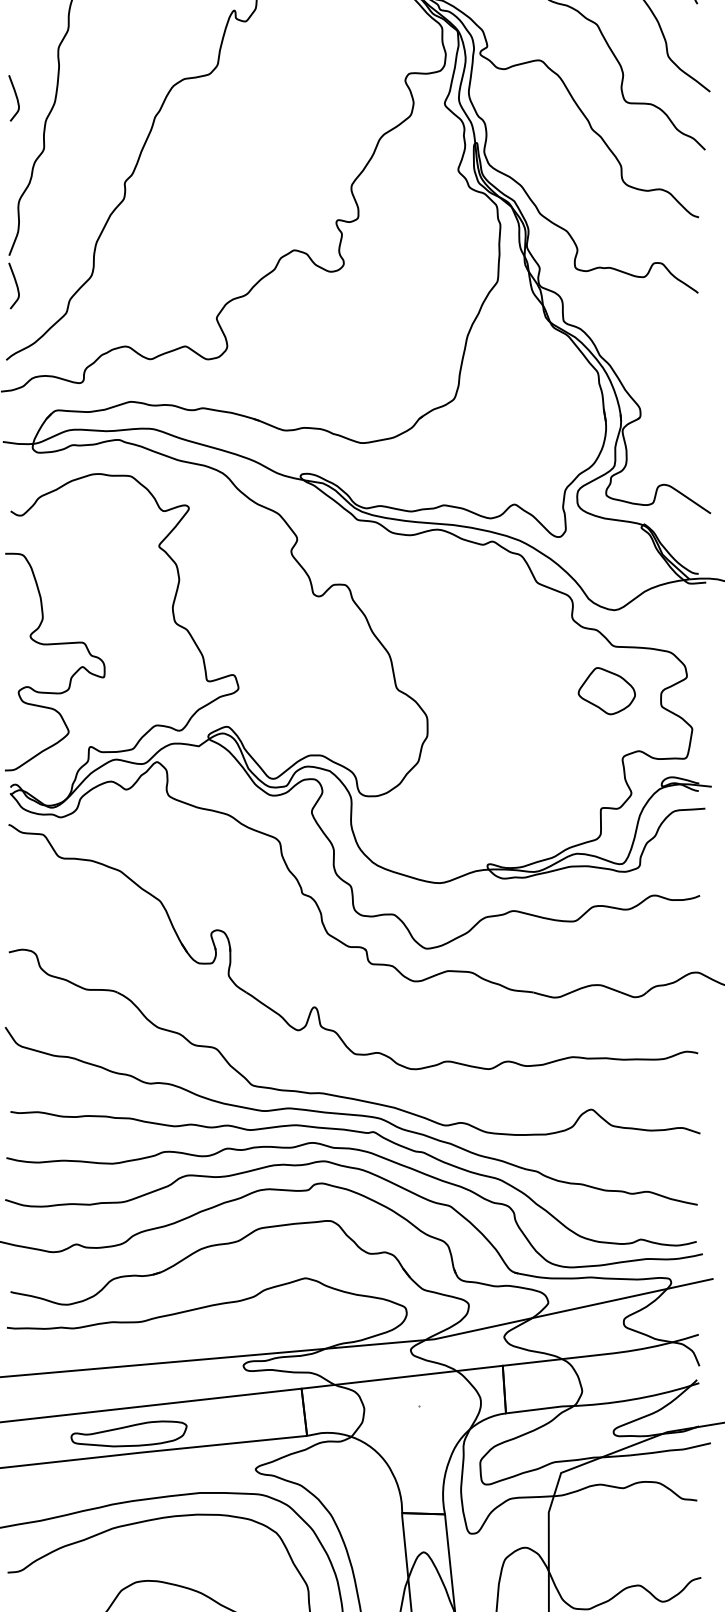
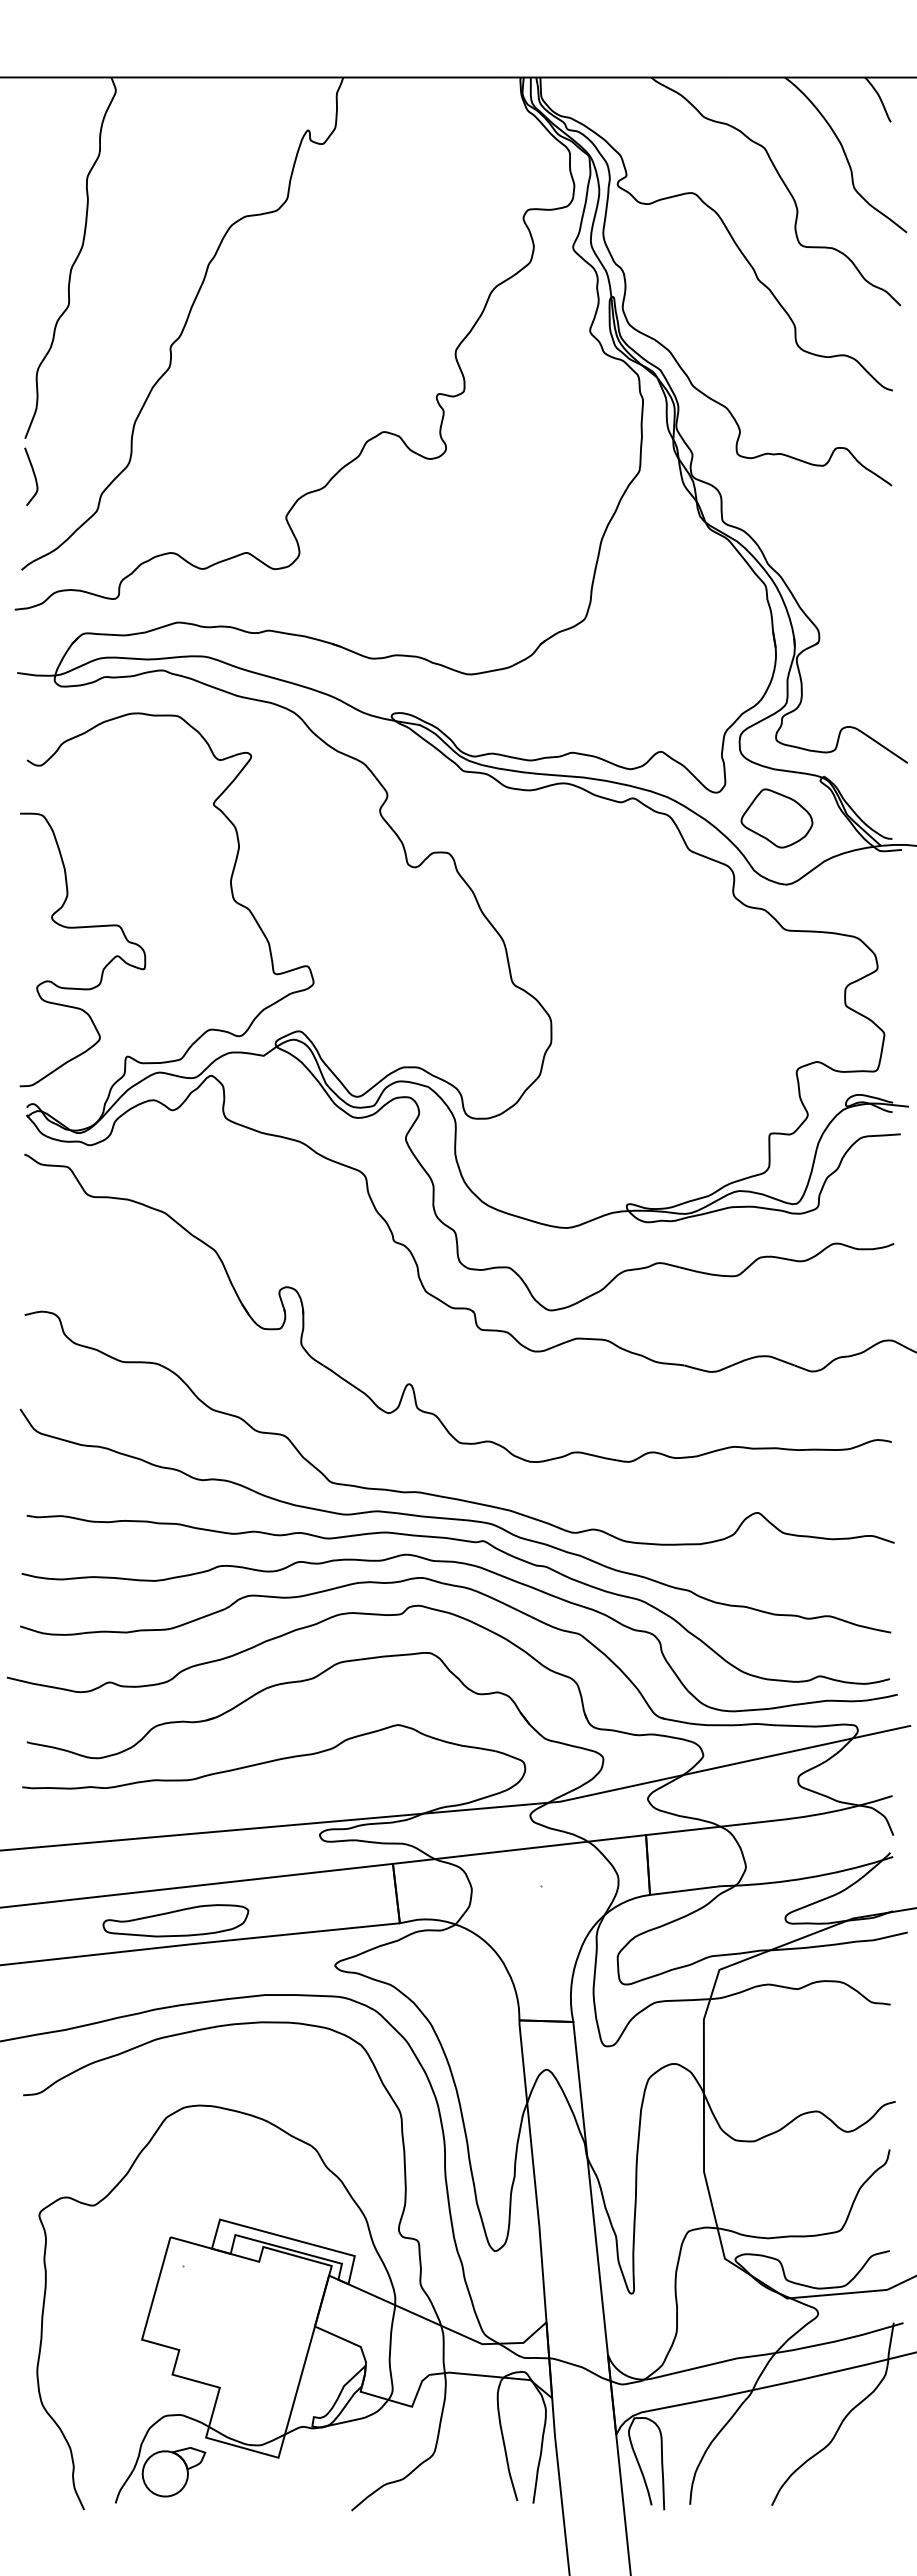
curve: (15, 97) -> (33, 239), removed
part: (606, 691) -> (776, 818), moved

